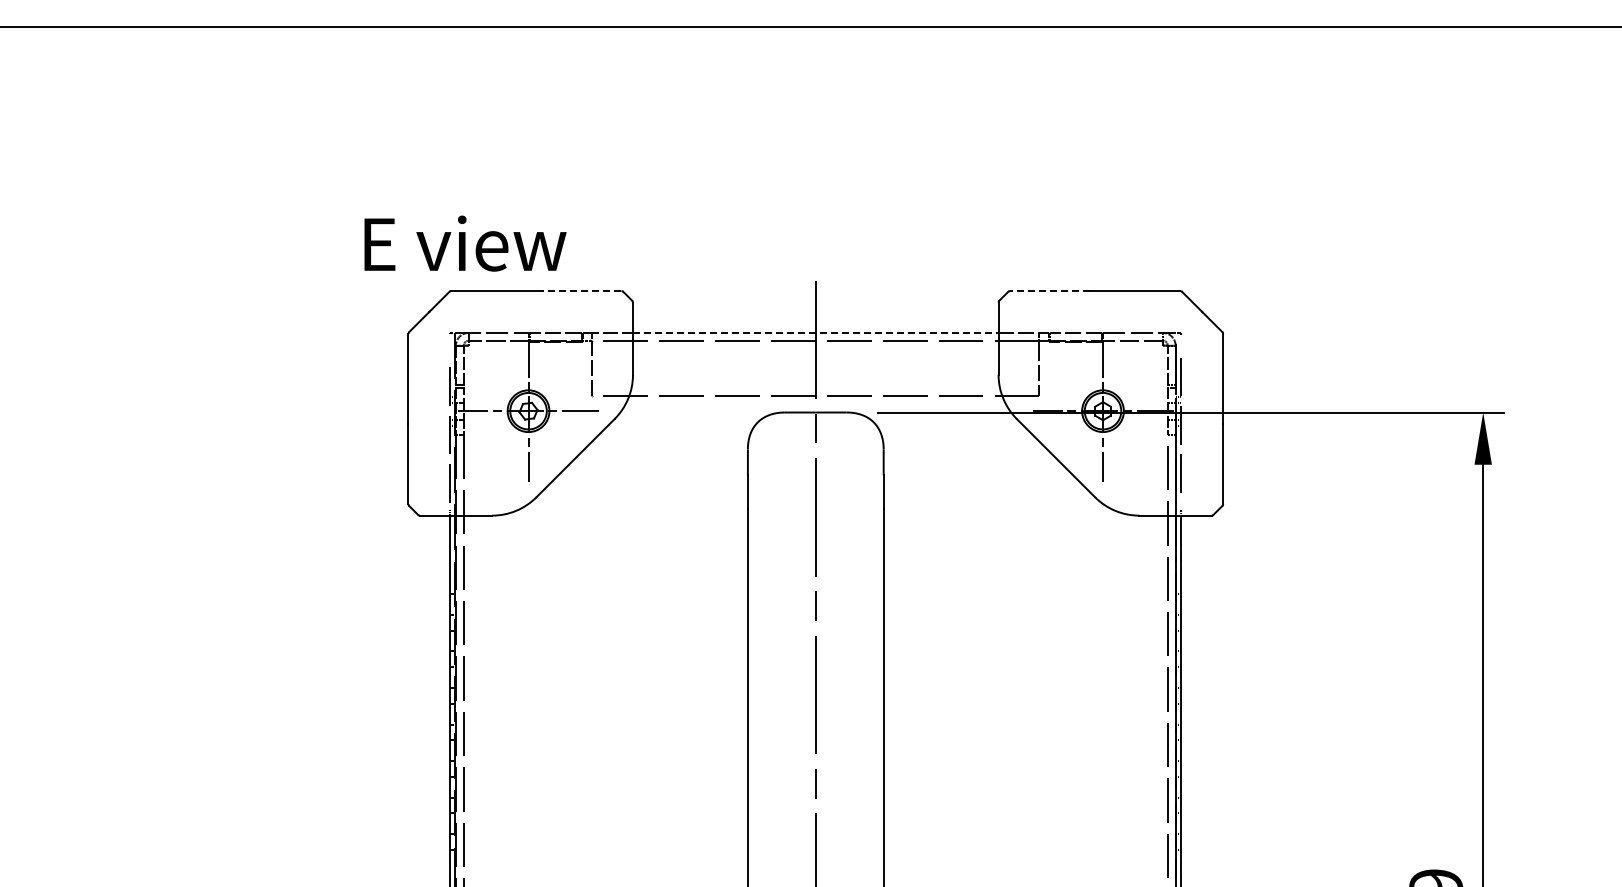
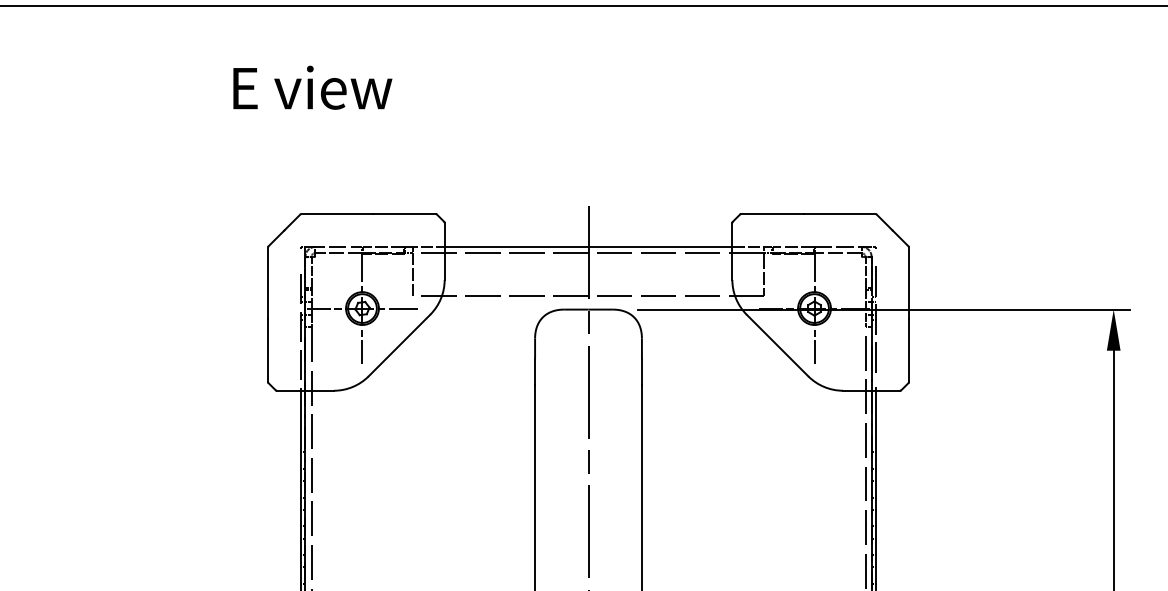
text: (465, 243) -> (312, 87), moved
line: (581, 291) -> (404, 214), dashed -> solid
line: (1049, 291) -> (772, 214), dashed -> solid
line: (815, 332) -> (588, 246), dashed -> solid

